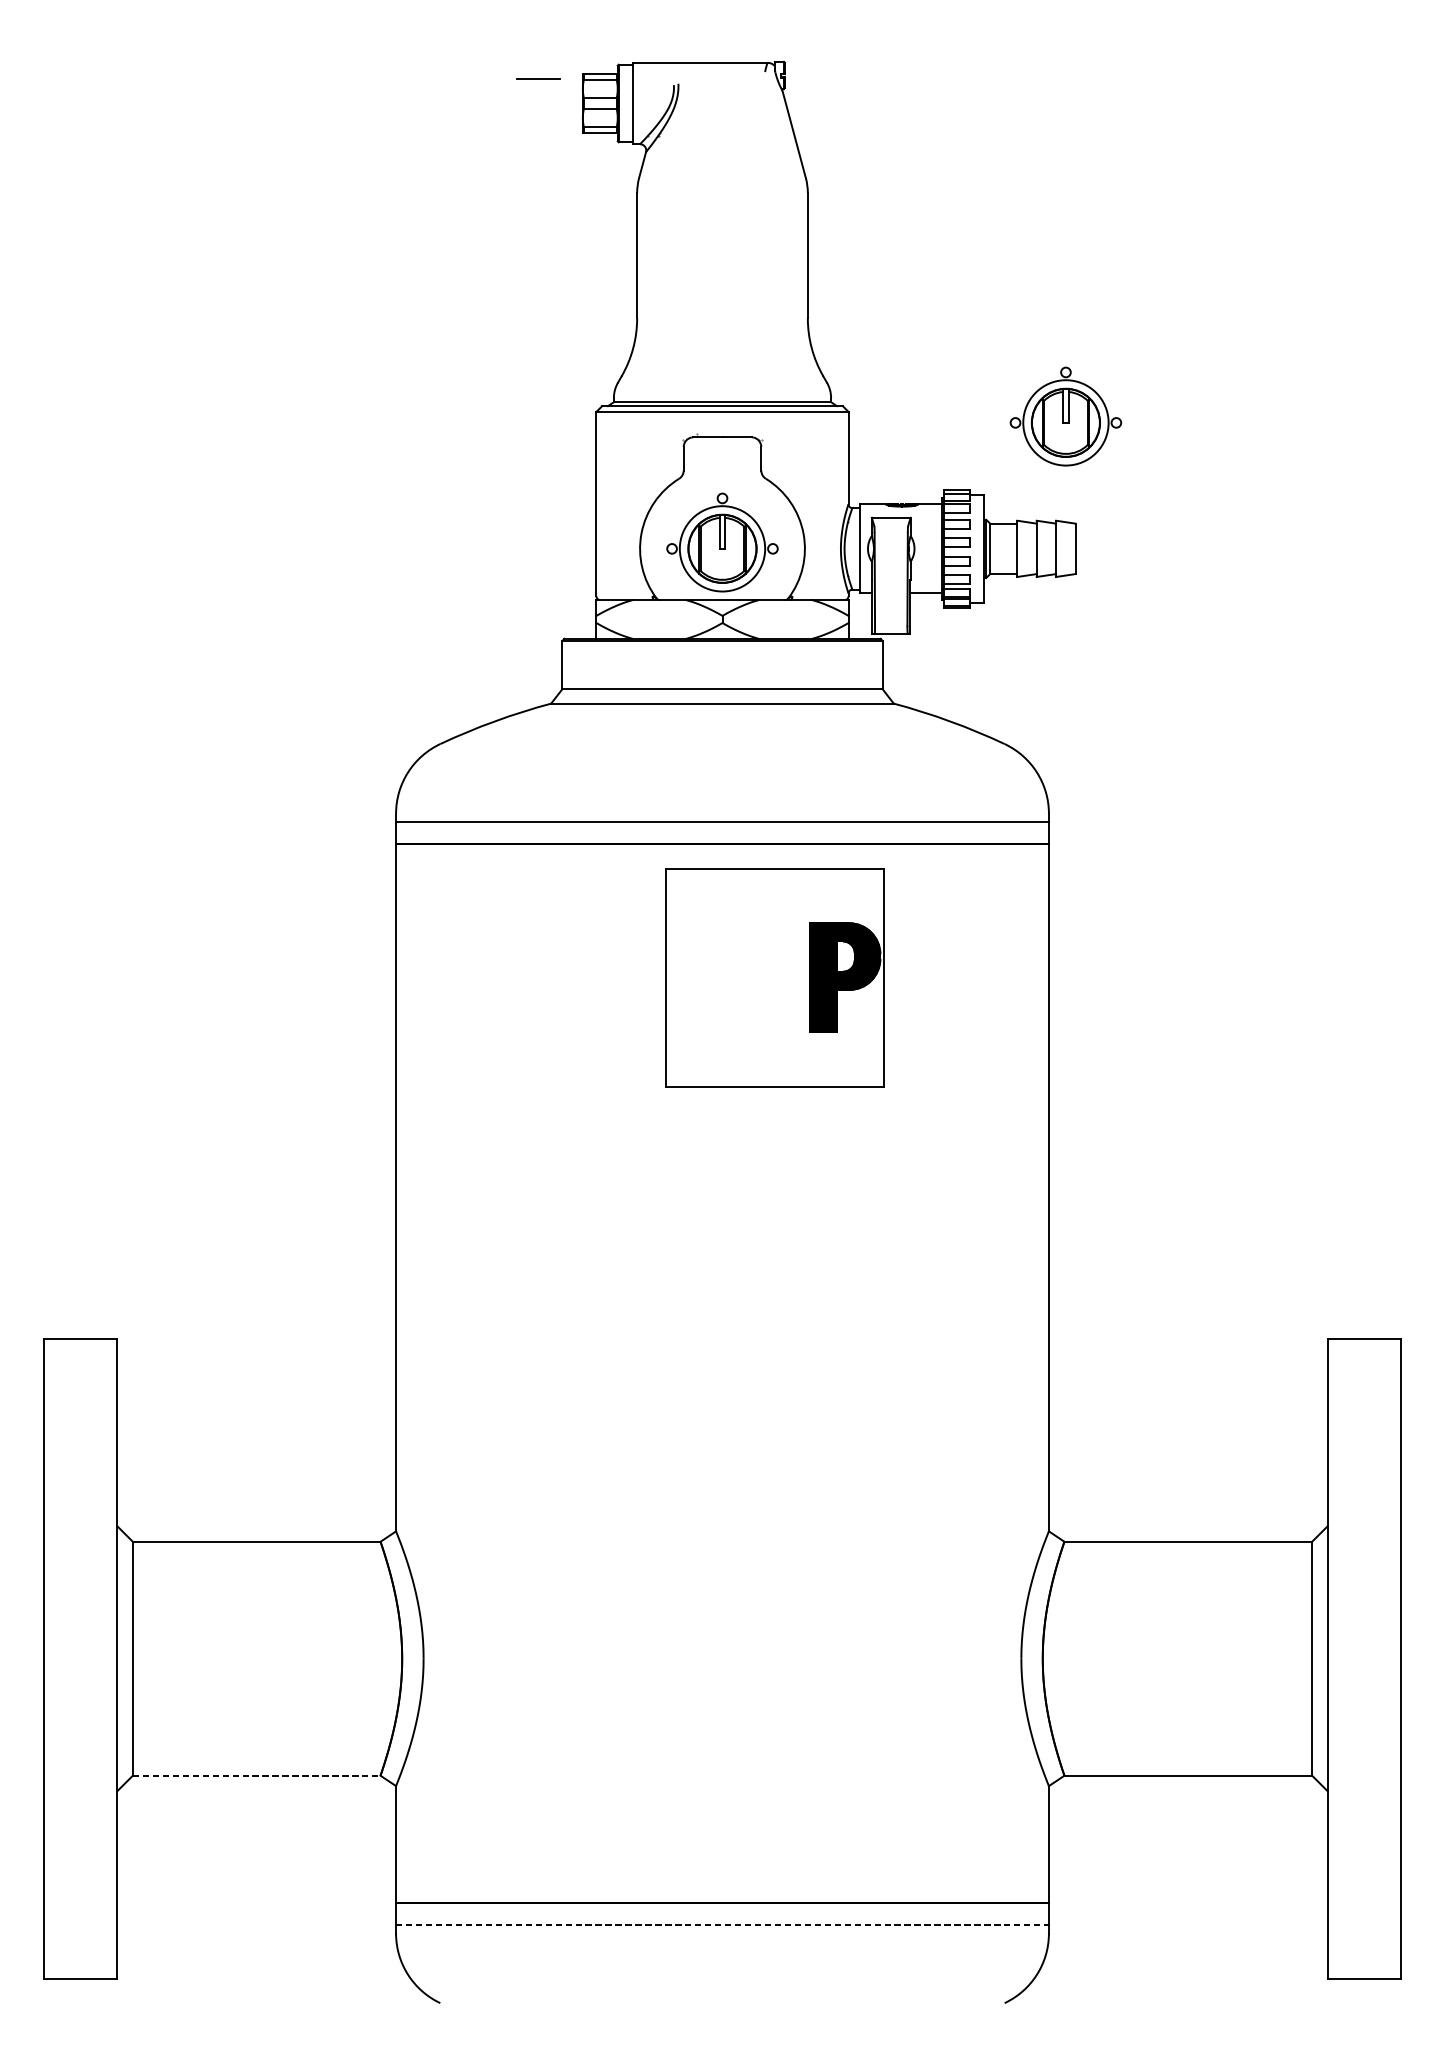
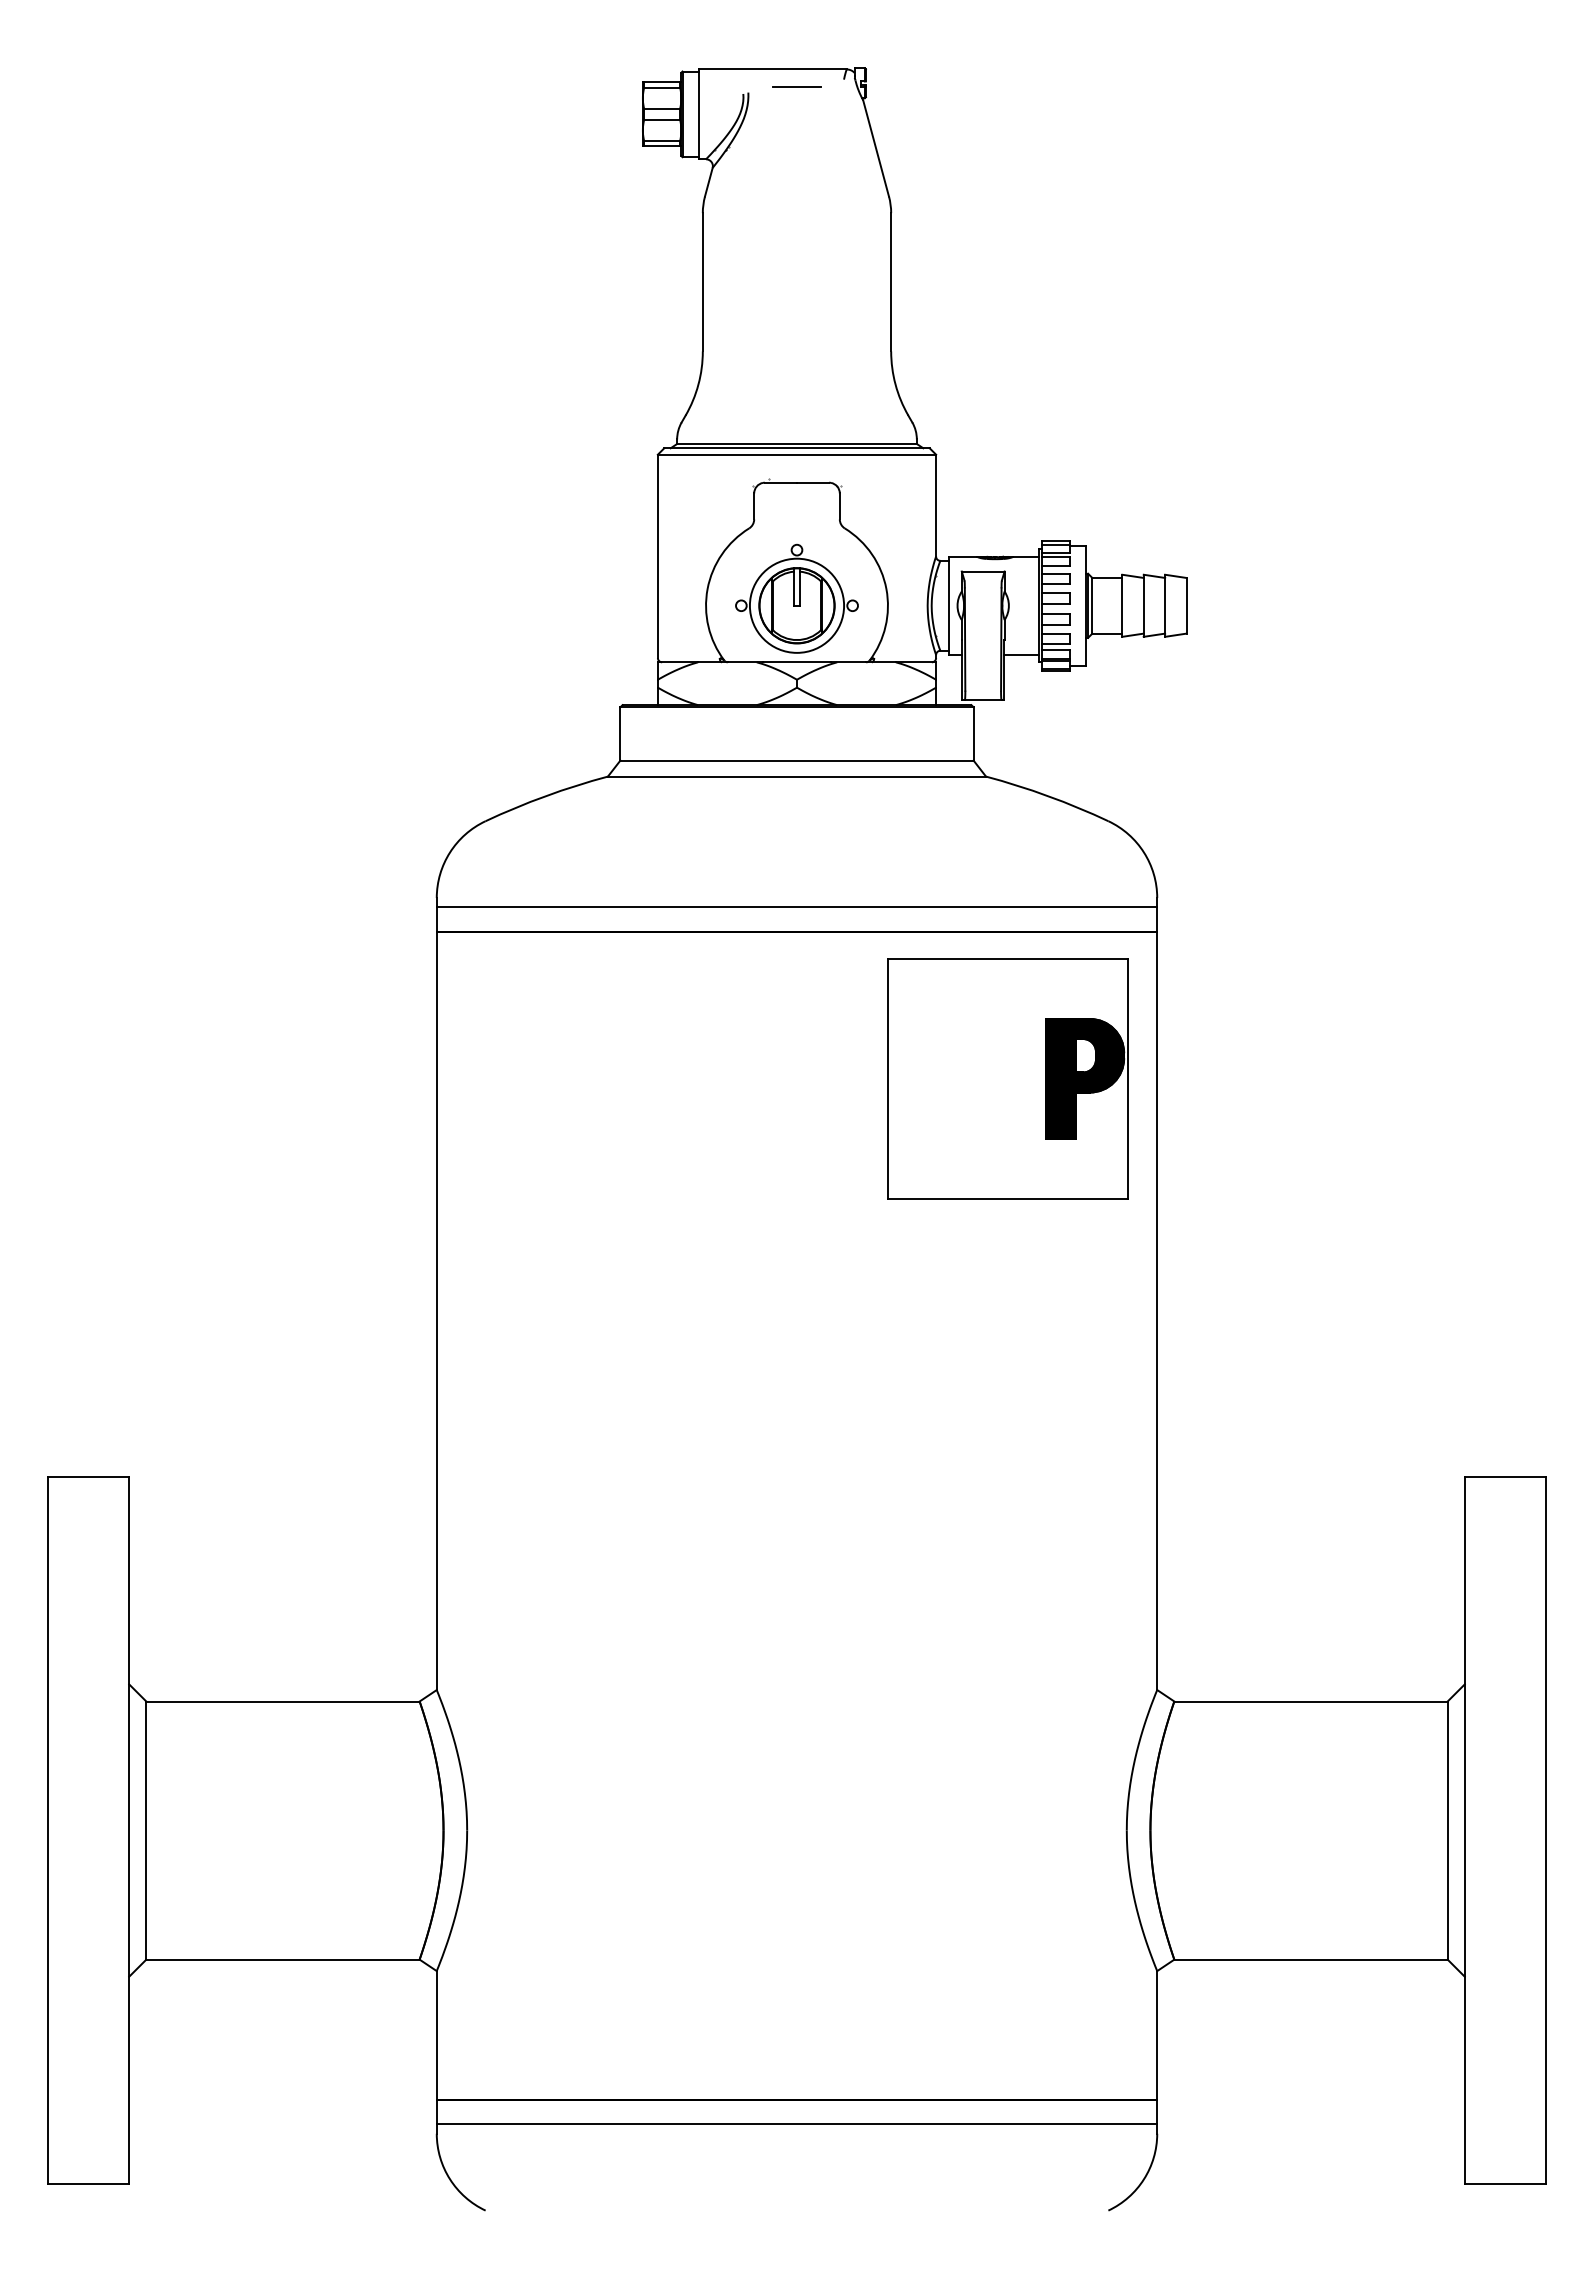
line: (538, 78) -> (796, 86), moved
part: (1065, 416) -> (1175, 459), removed
part: (774, 977) -> (1007, 1078), moved
line: (257, 1775) -> (283, 1959), dashed -> solid
line: (722, 1925) -> (797, 2124), dashed -> solid

